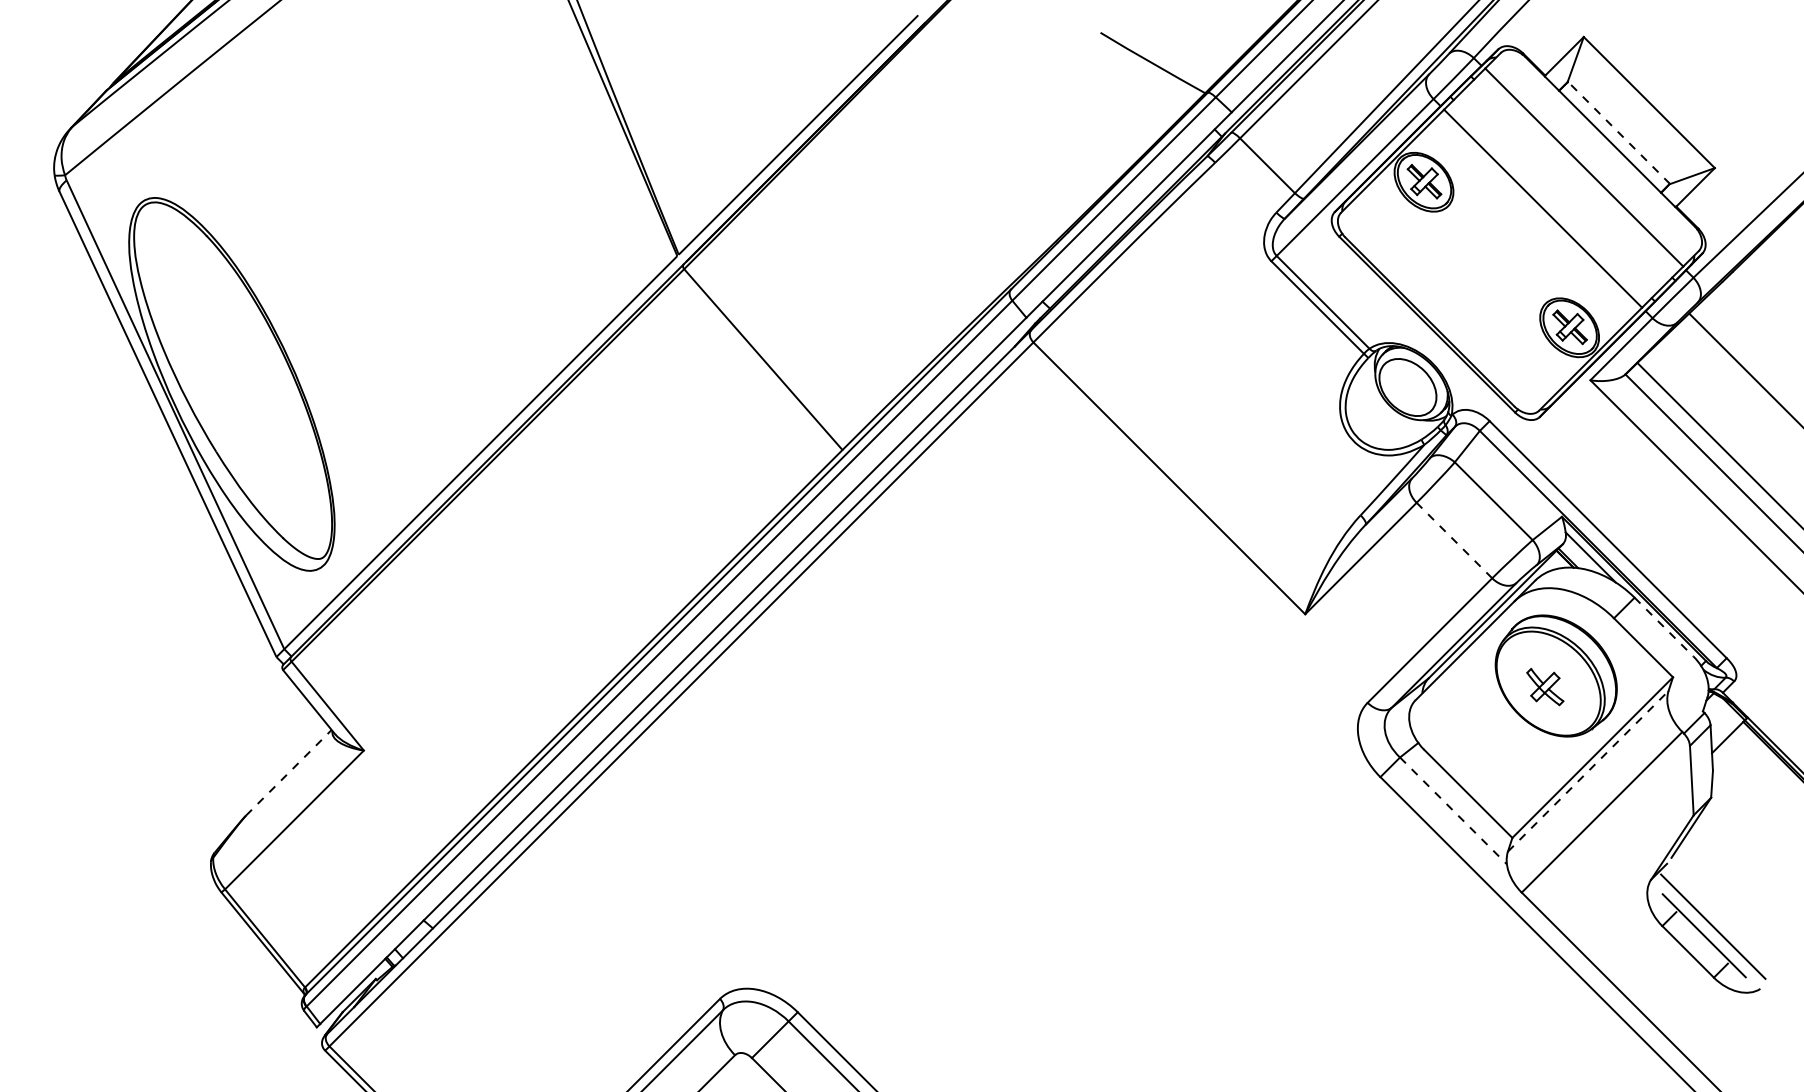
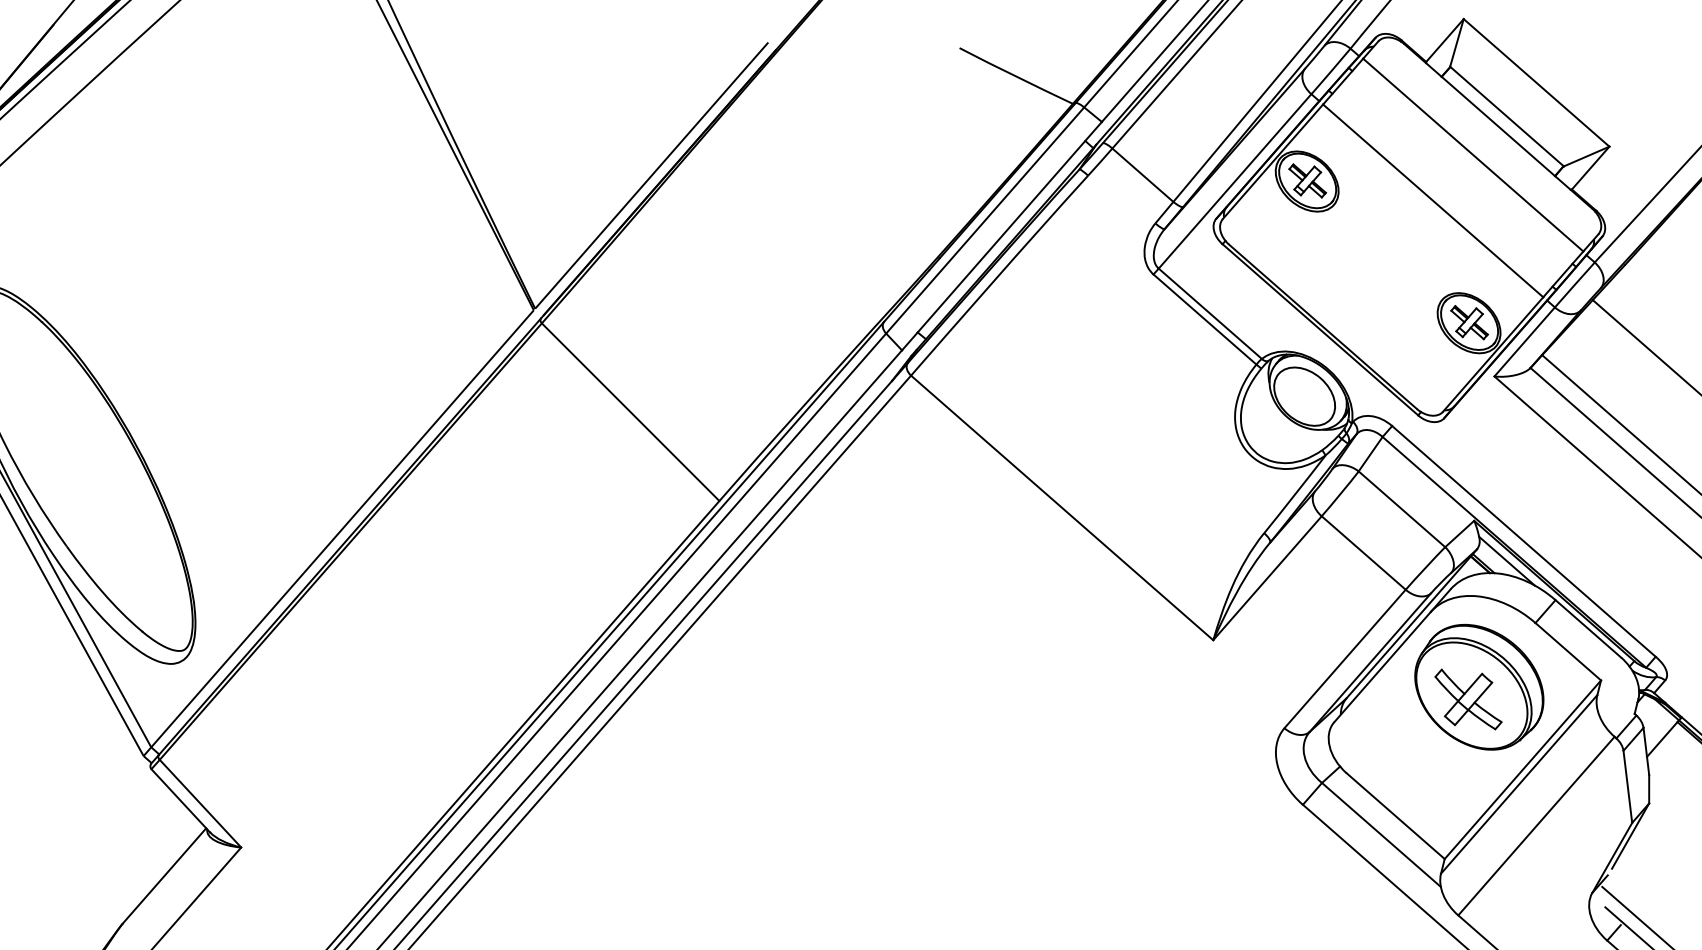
line: (1618, 132) -> (1506, 116), dashed -> solid
line: (1454, 540) -> (1363, 552), dashed -> solid
line: (1664, 627) -> (1588, 629), dashed -> solid
part: (1545, 686) -> (1468, 698), size x1.67
line: (1588, 771) -> (1519, 784), dashed -> solid
line: (288, 772) -> (164, 875), dashed -> solid
line: (1453, 810) -> (1381, 834), dashed -> solid

